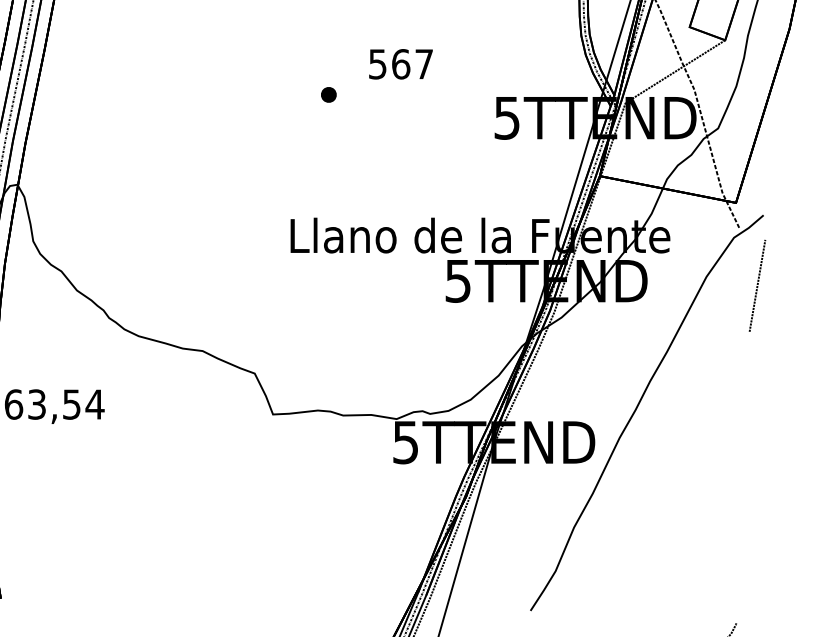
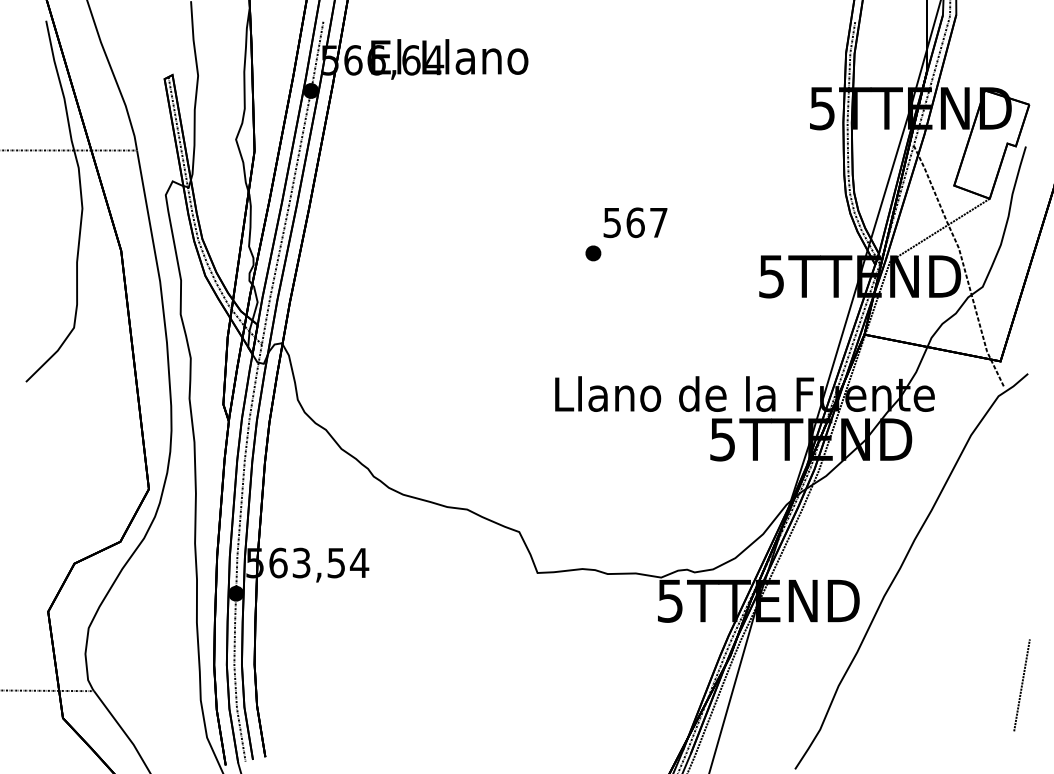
text: (400, 64) -> (635, 222), moved
line: (756, 286) -> (1021, 685), moved

